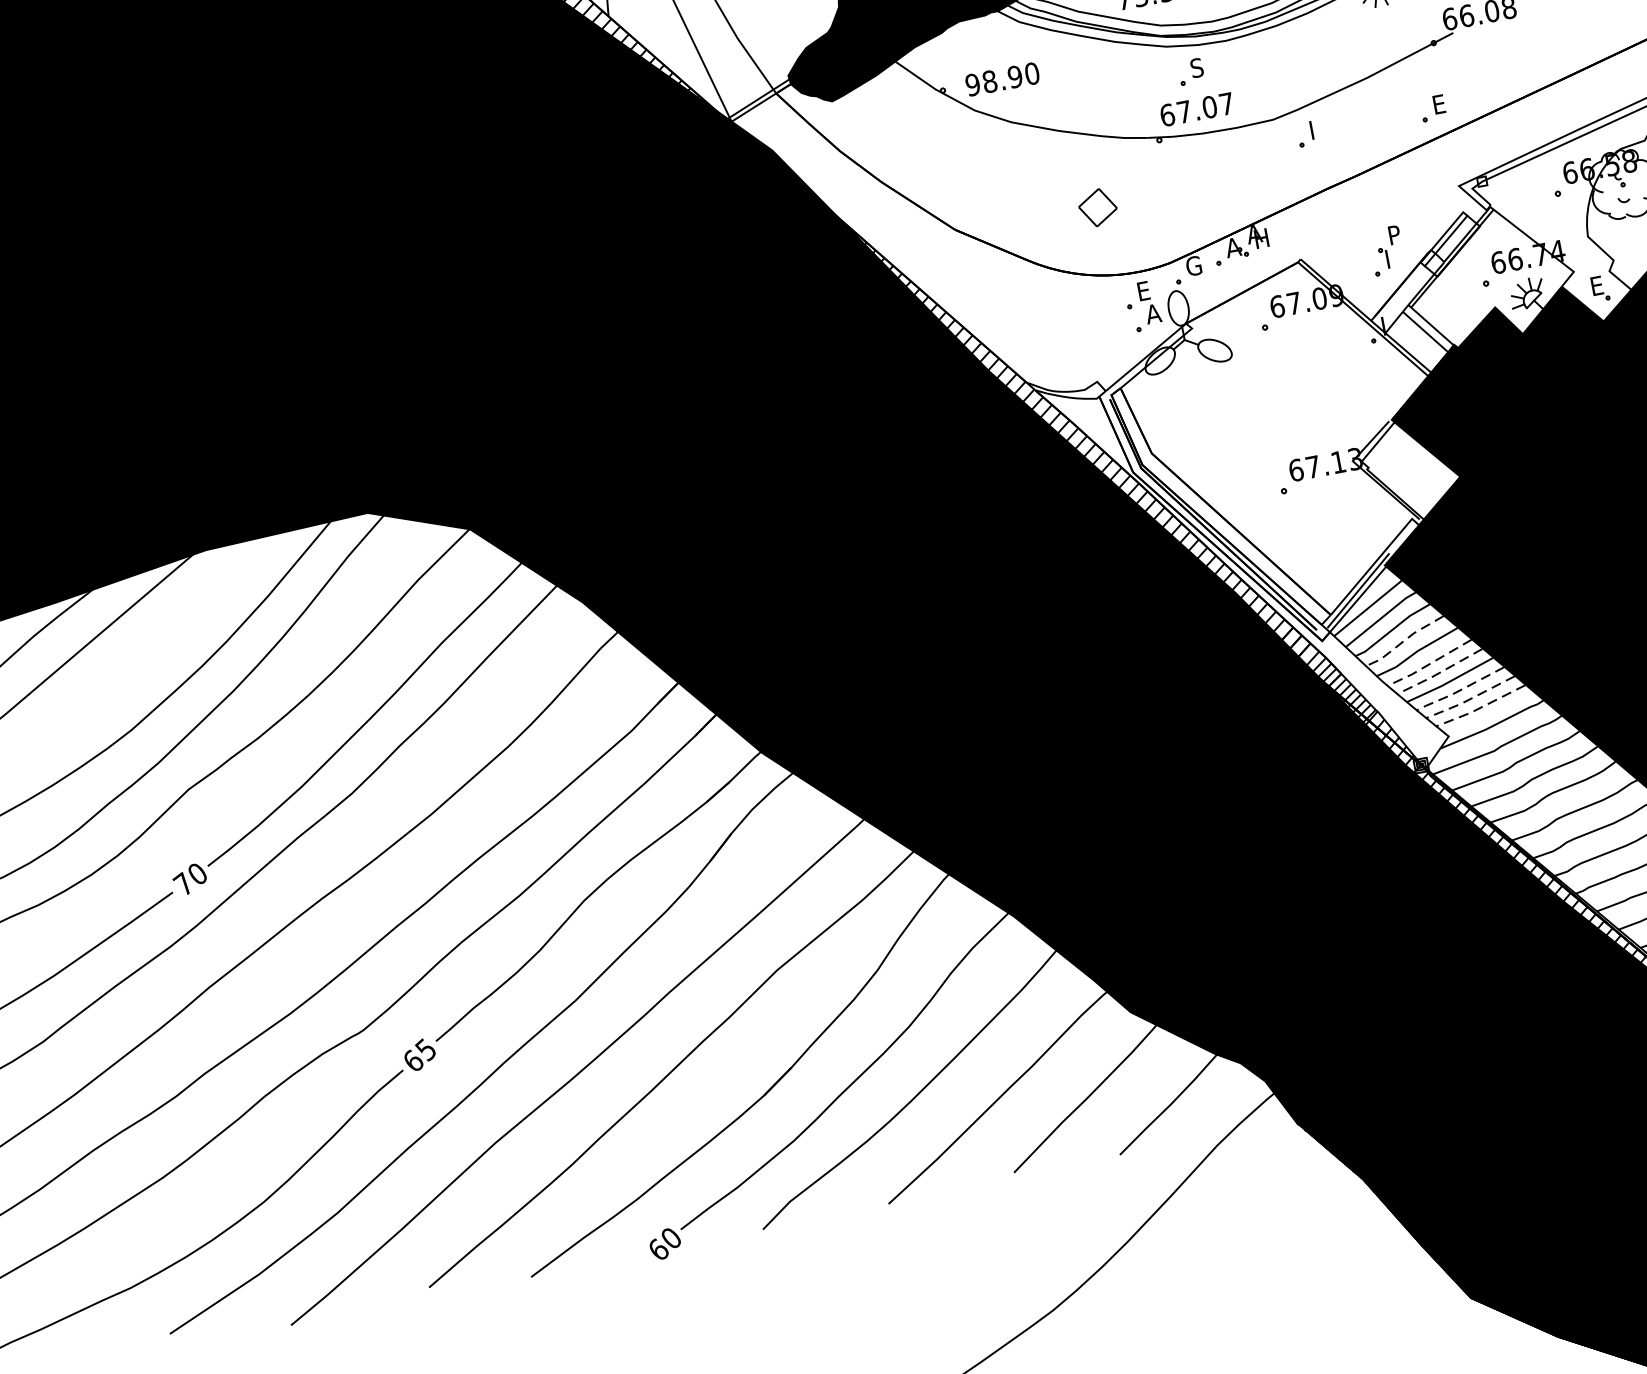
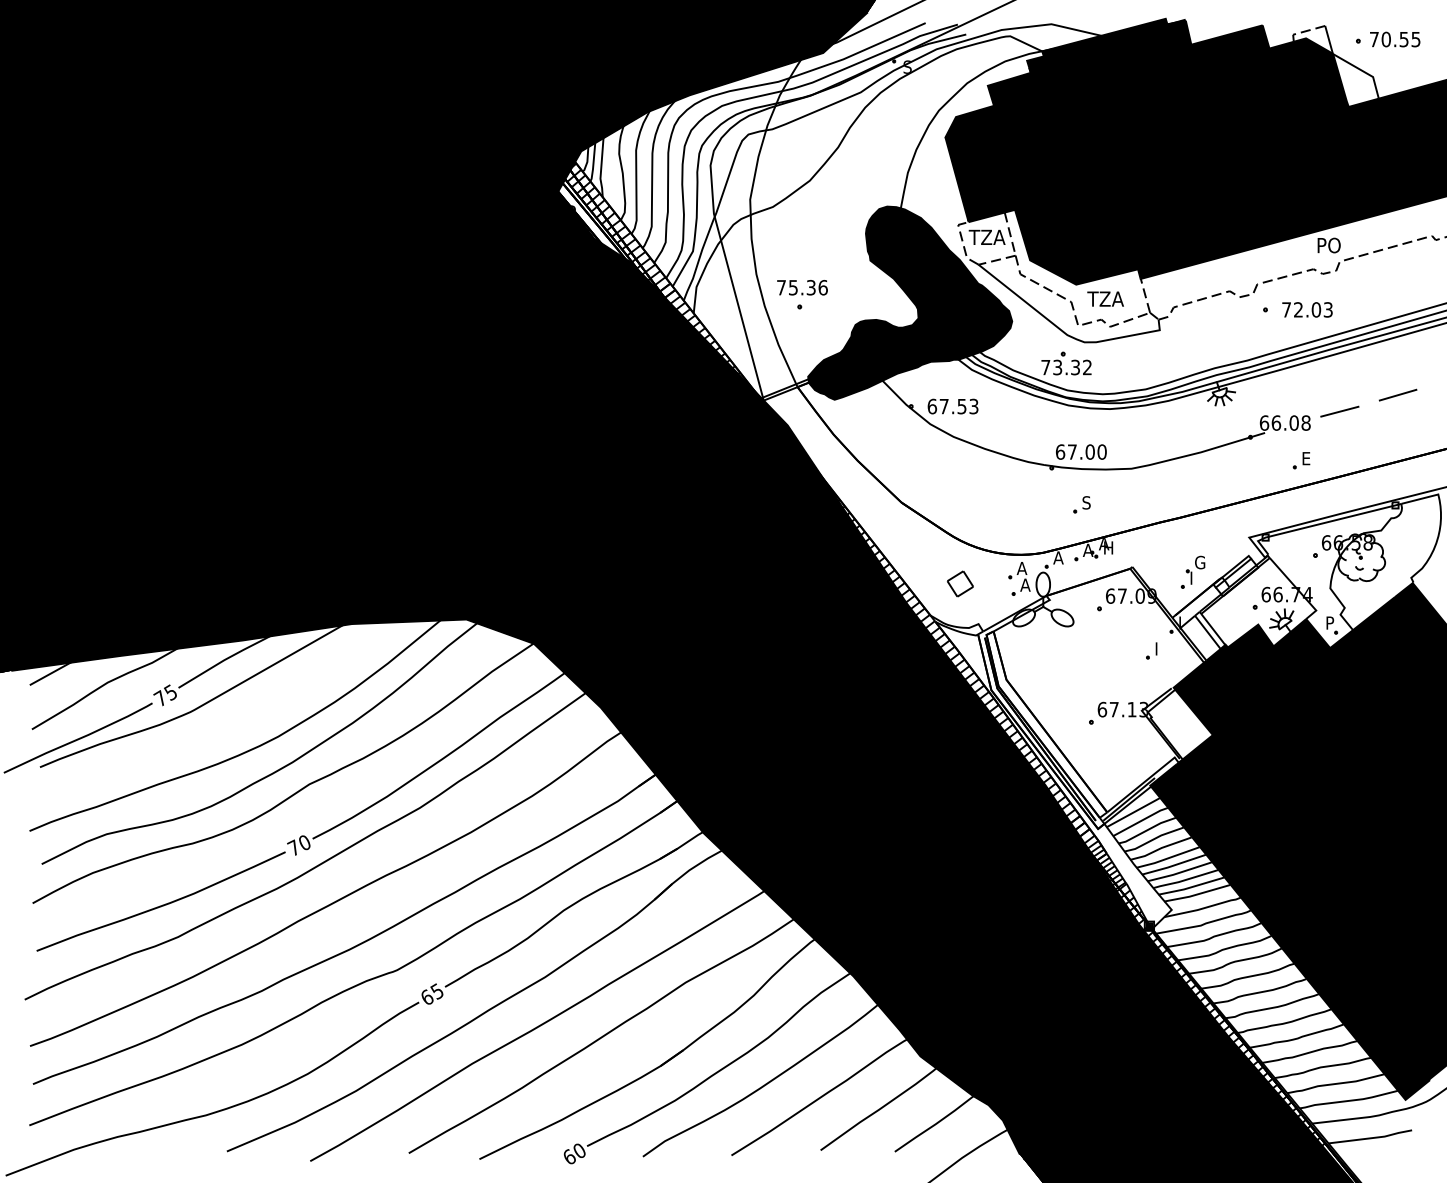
part: (1190, 71) -> (1081, 504), moved
text: (1001, 79) -> (952, 406), 98.90 -> 67.53
text: (1225, 103) -> (1101, 451), 67.07 -> 67.00
part: (1432, 108) -> (1301, 460), moved
part: (1305, 133) -> (1151, 650), moved
part: (1097, 207) -> (960, 583), moved
text: (1396, 234) -> (1200, 562), P -> G
text: (1192, 265) -> (1058, 557), G -> A
text: (1598, 284) -> (1331, 622), E -> P
text: (1143, 291) -> (1021, 568), E -> A
line: (1403, 641) -> (1153, 839), dashed -> solid
line: (1428, 664) -> (1167, 858), dashed -> solid
line: (1439, 672) -> (1173, 865), dashed -> solid
line: (1458, 691) -> (1184, 880), dashed -> solid
line: (1469, 699) -> (1190, 887), dashed -> solid
line: (1481, 707) -> (1197, 894), dashed -> solid

